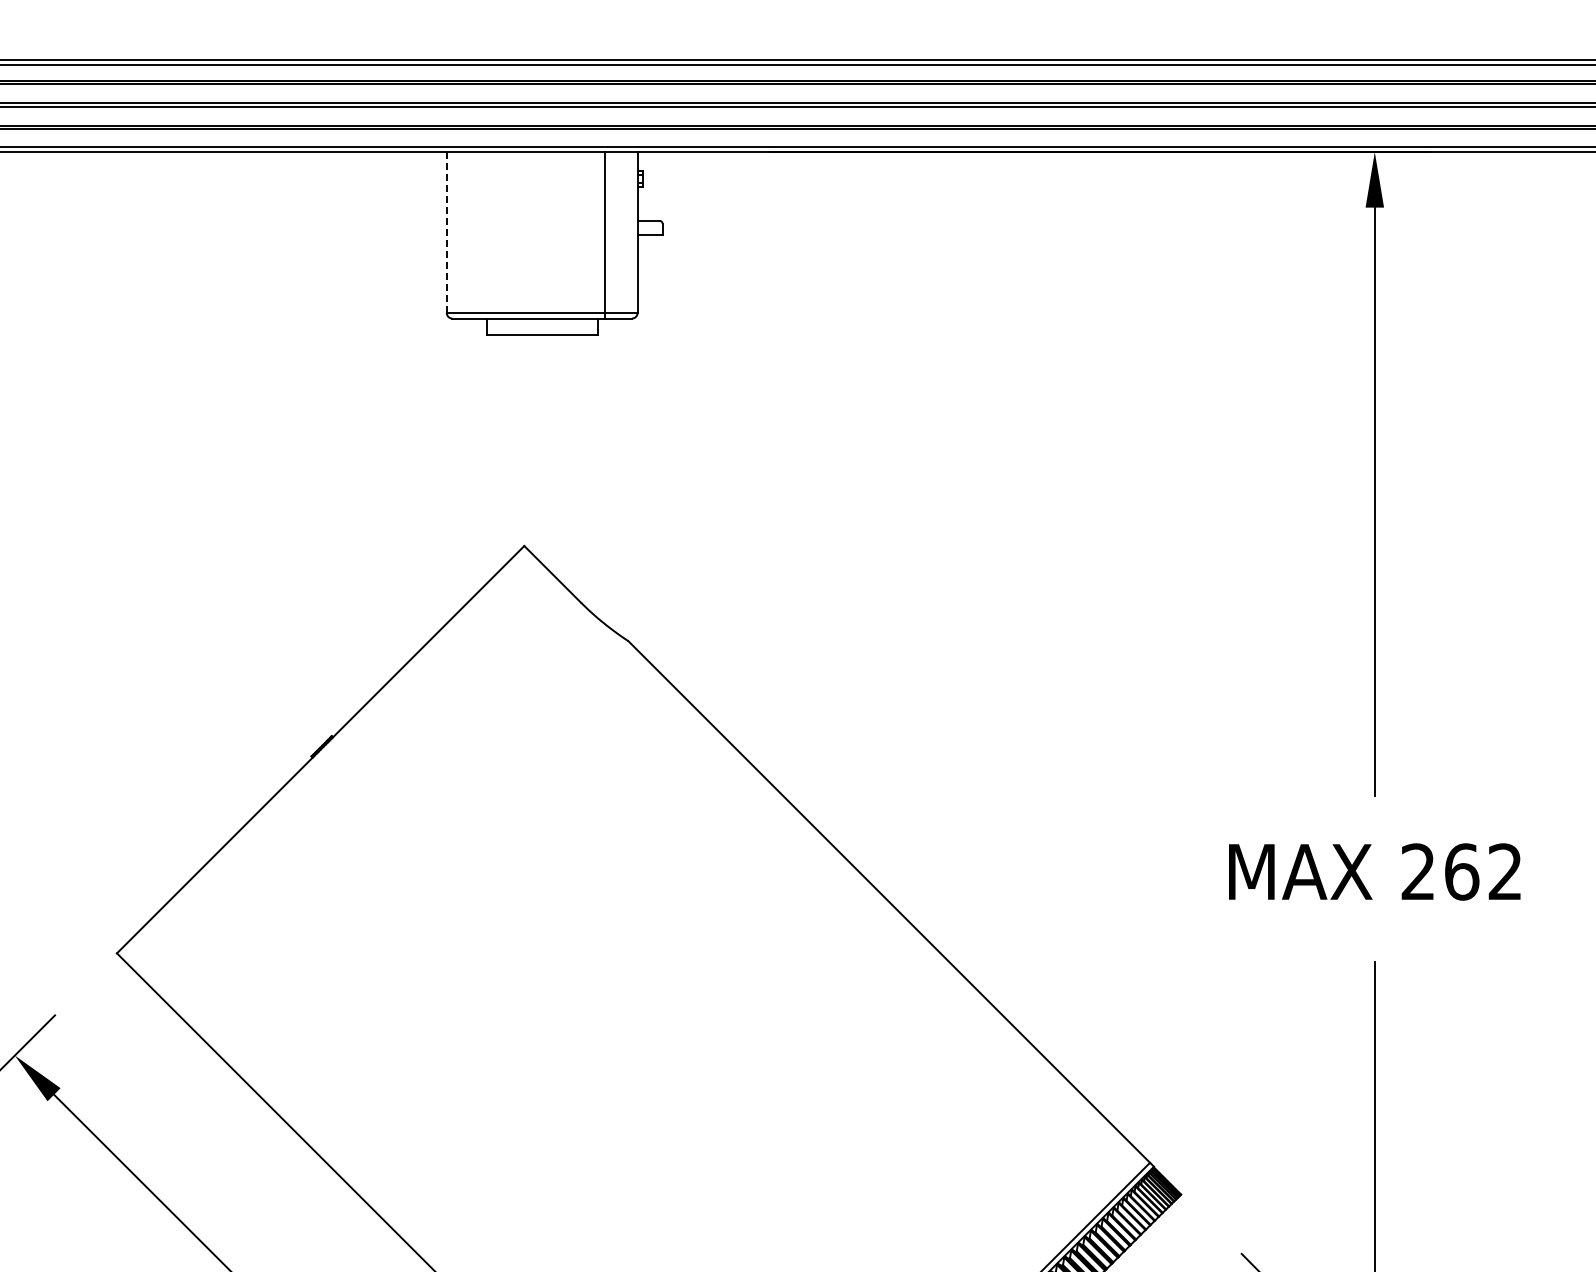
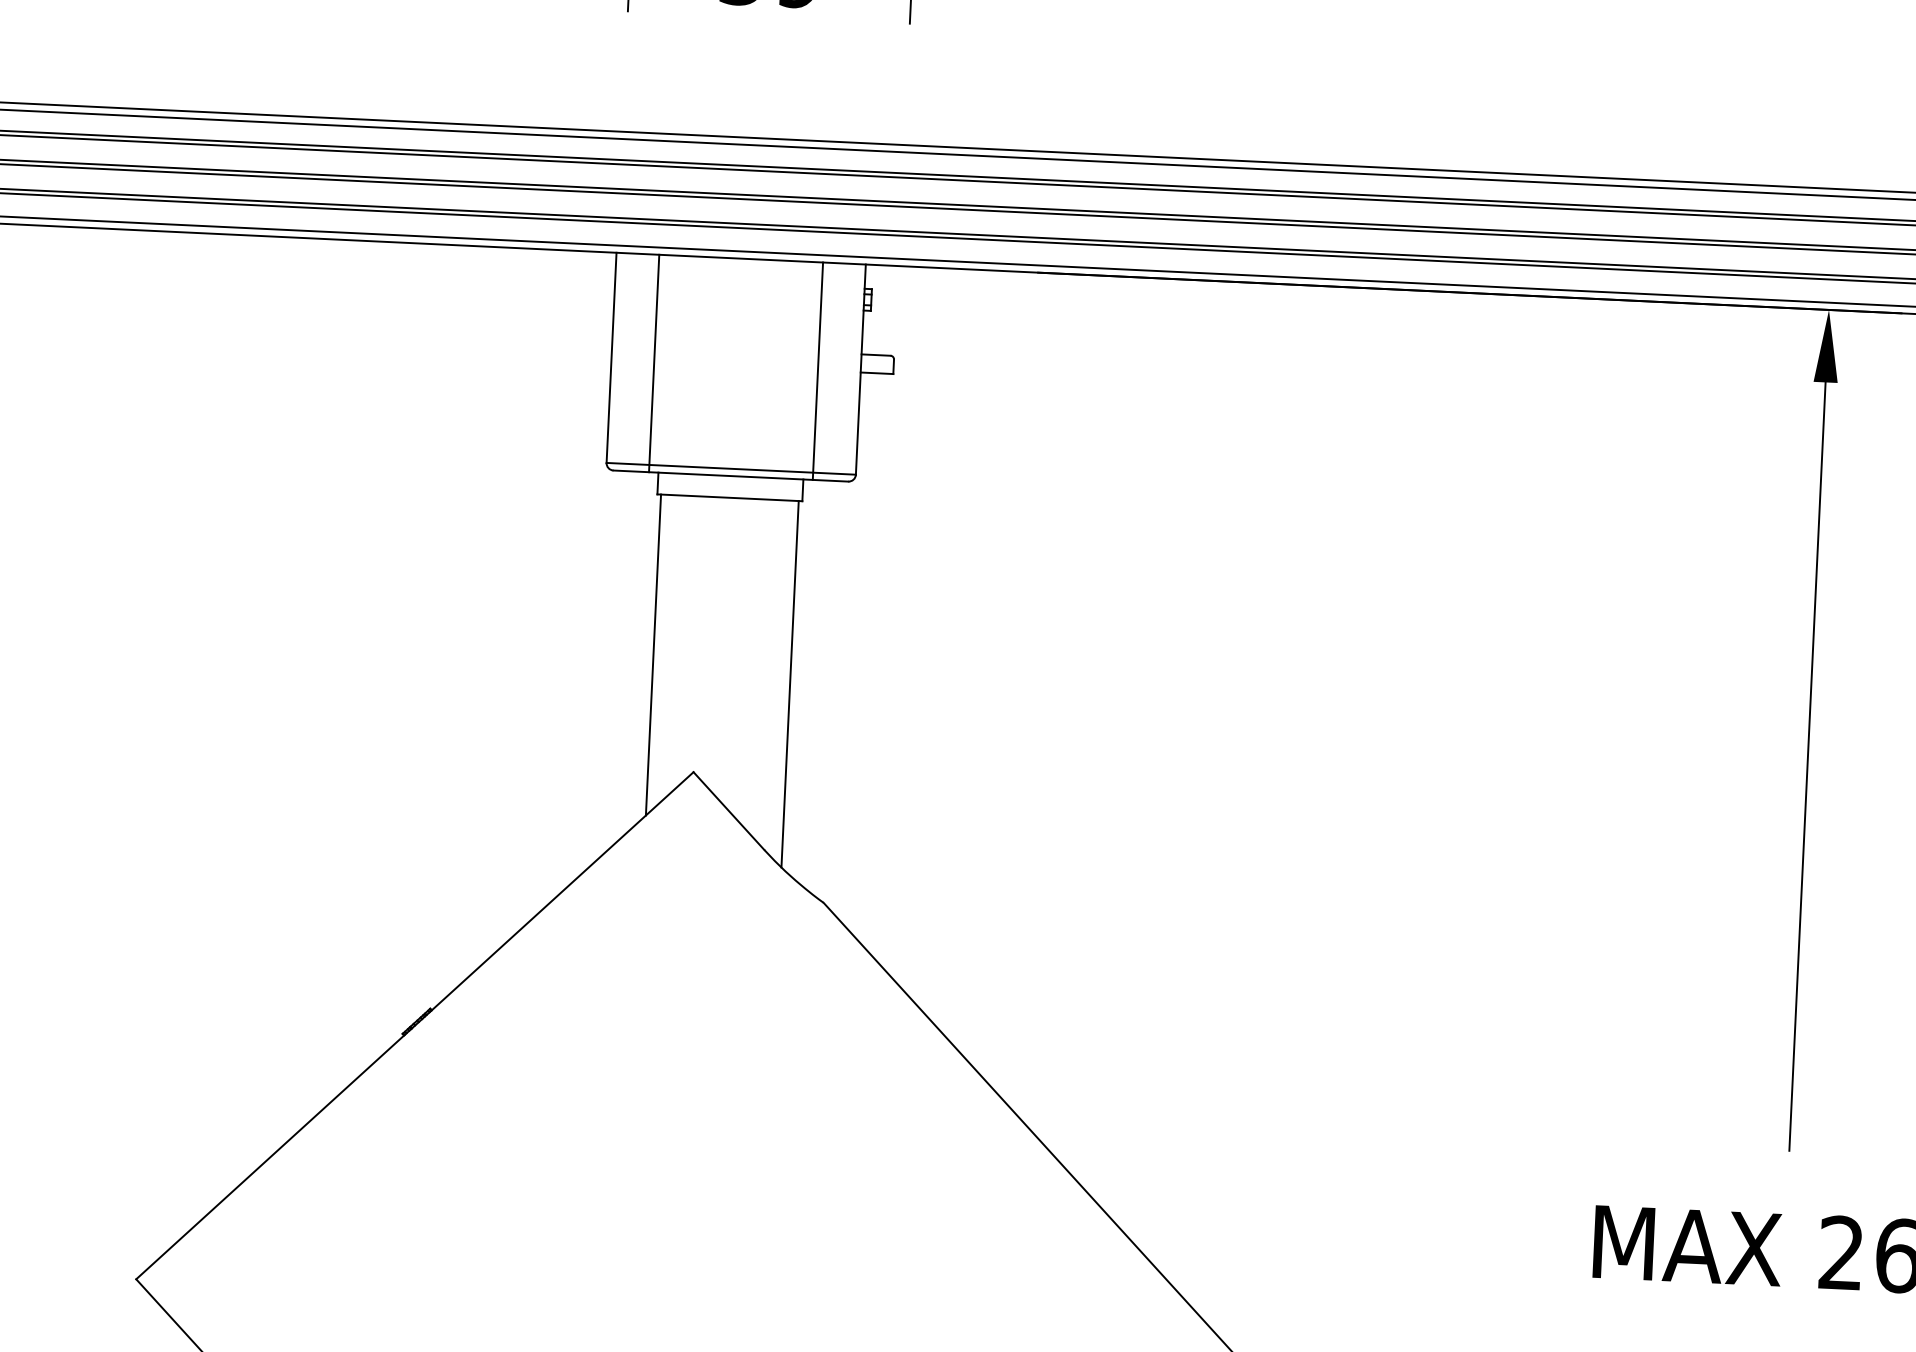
line: (446, 233) -> (611, 359), dashed -> solid
line: (479, 235) -> (654, 363), added
line: (489, 457) -> (653, 654), added
line: (594, 475) -> (789, 684), added

